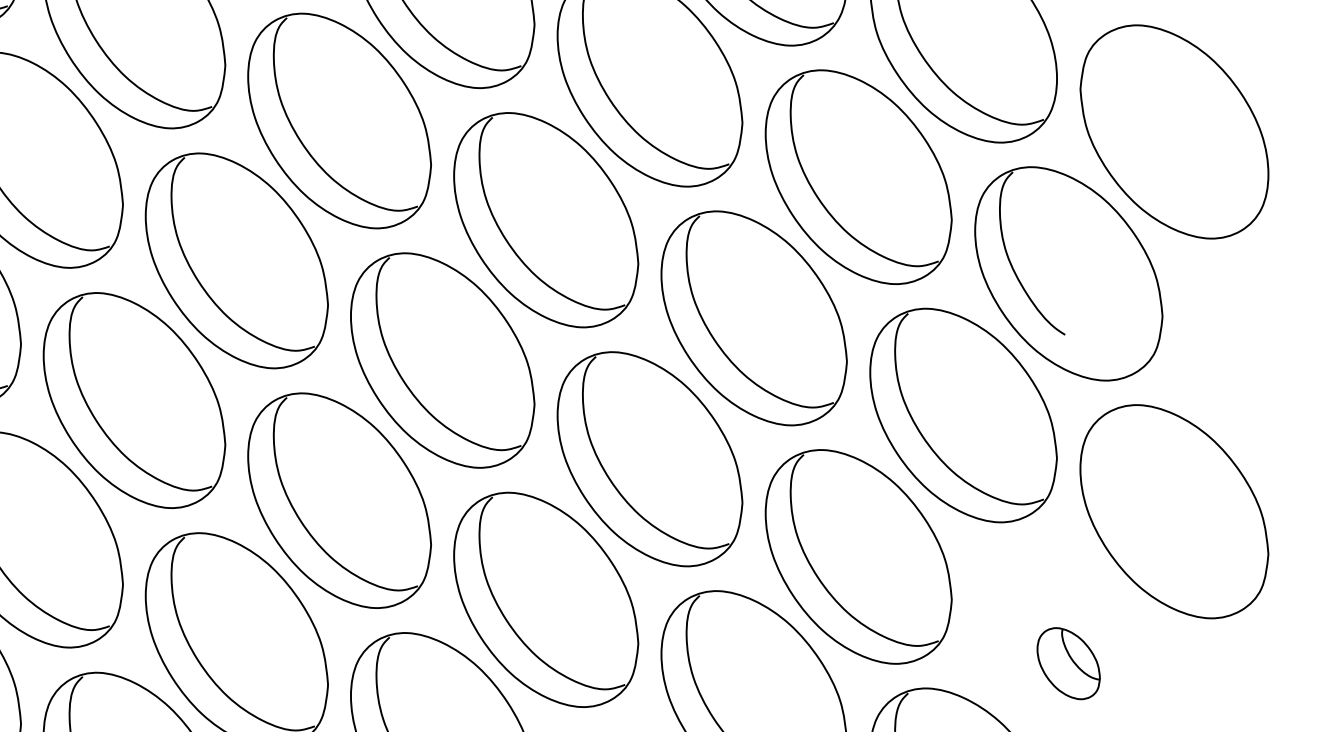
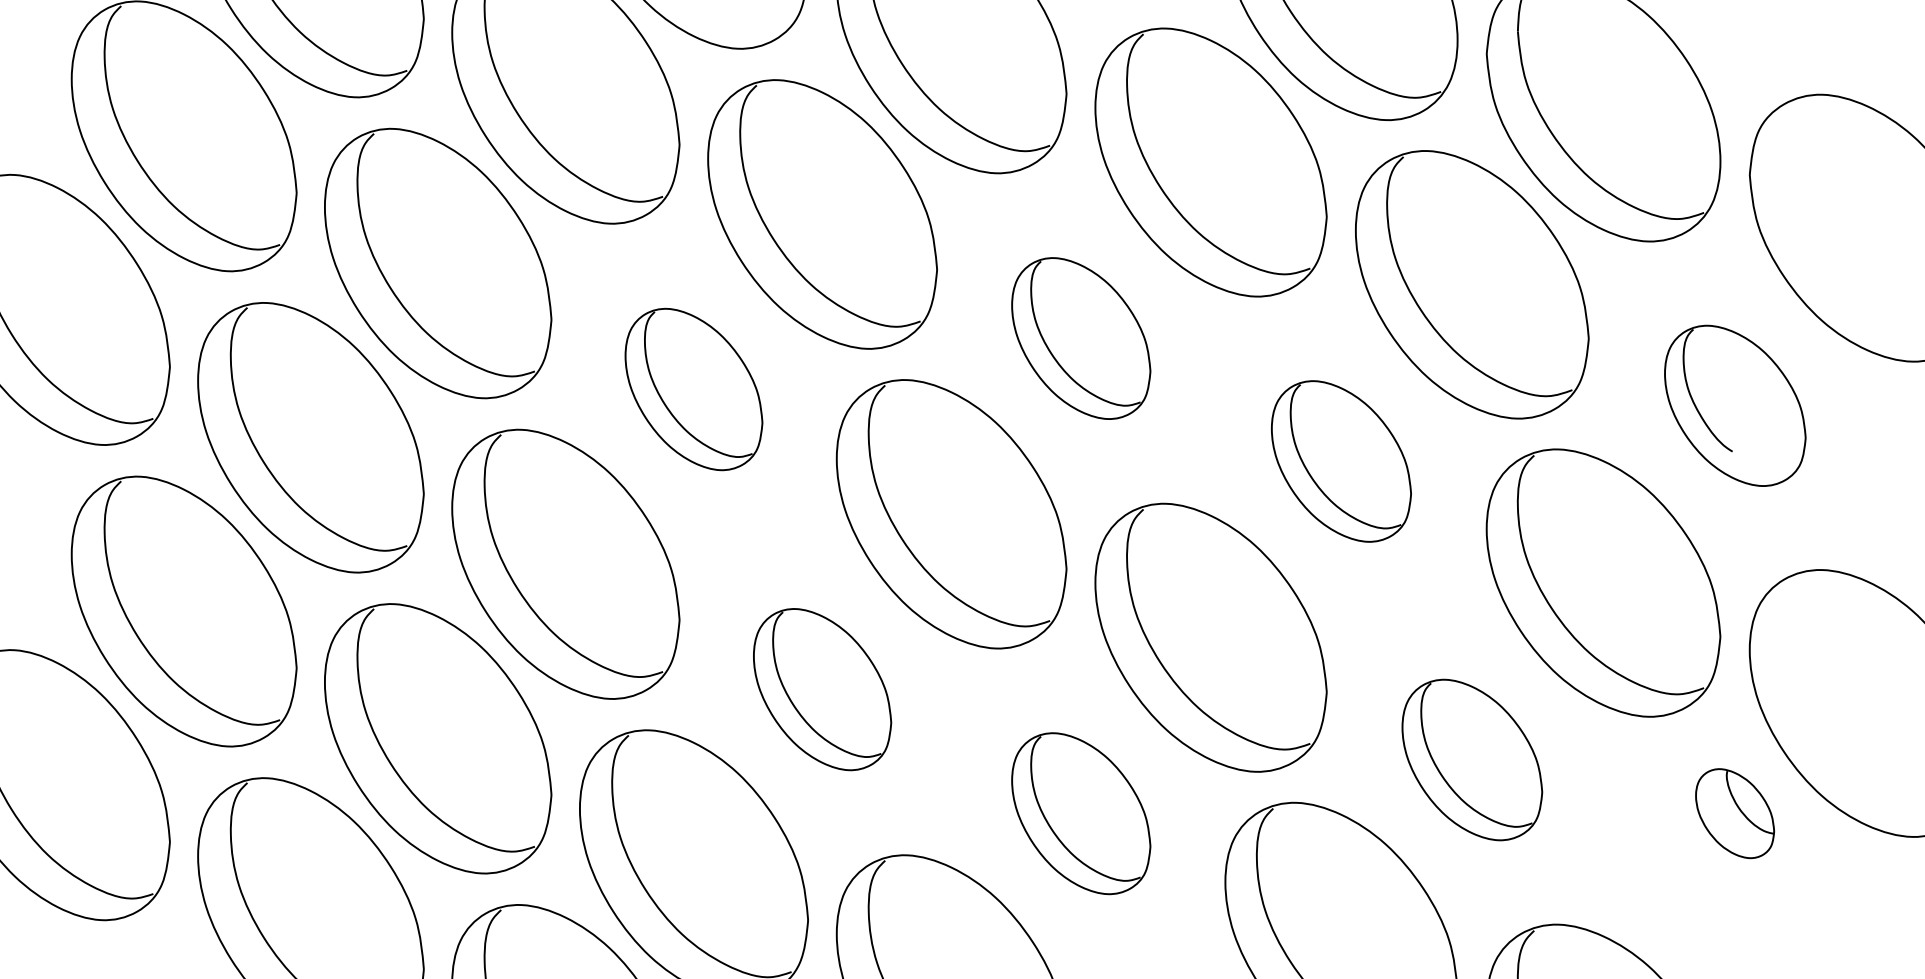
part: (546, 220) -> (1081, 338), size x0.6
part: (236, 260) -> (693, 389), size x0.6
part: (1069, 273) -> (1735, 405), size x0.6
part: (754, 318) -> (1341, 461), size x0.6
part: (339, 500) -> (822, 689), size x0.6
part: (858, 556) -> (1472, 759), size x0.6
part: (546, 599) -> (1081, 813), size x0.6
part: (1069, 663) -> (1735, 813), moved

